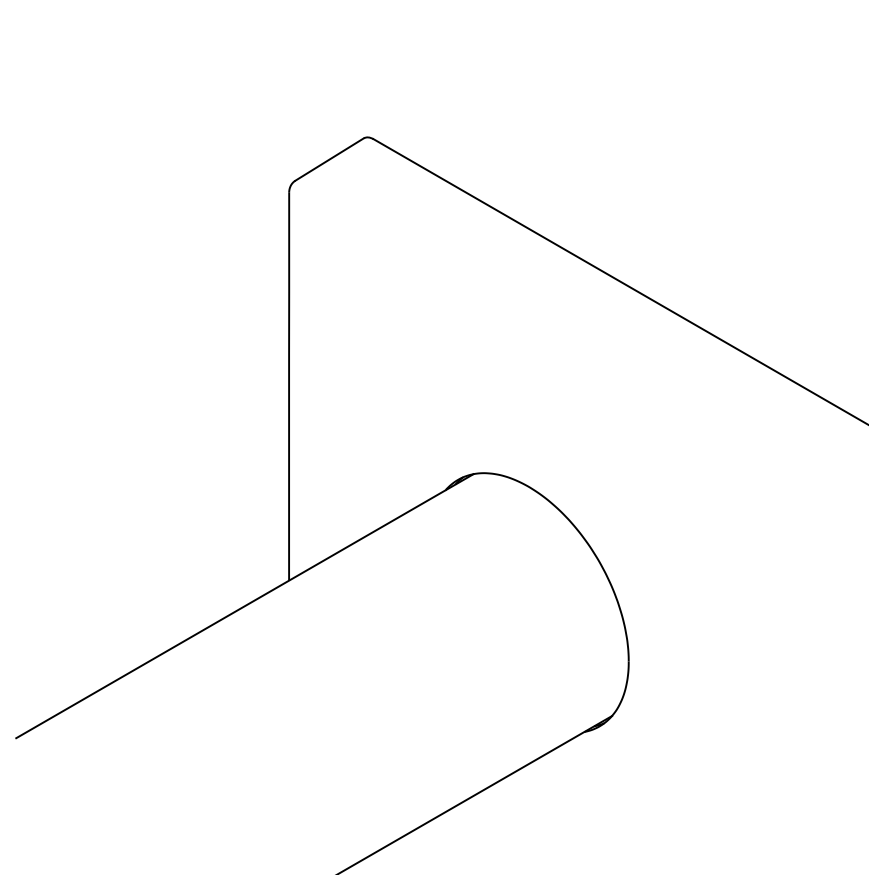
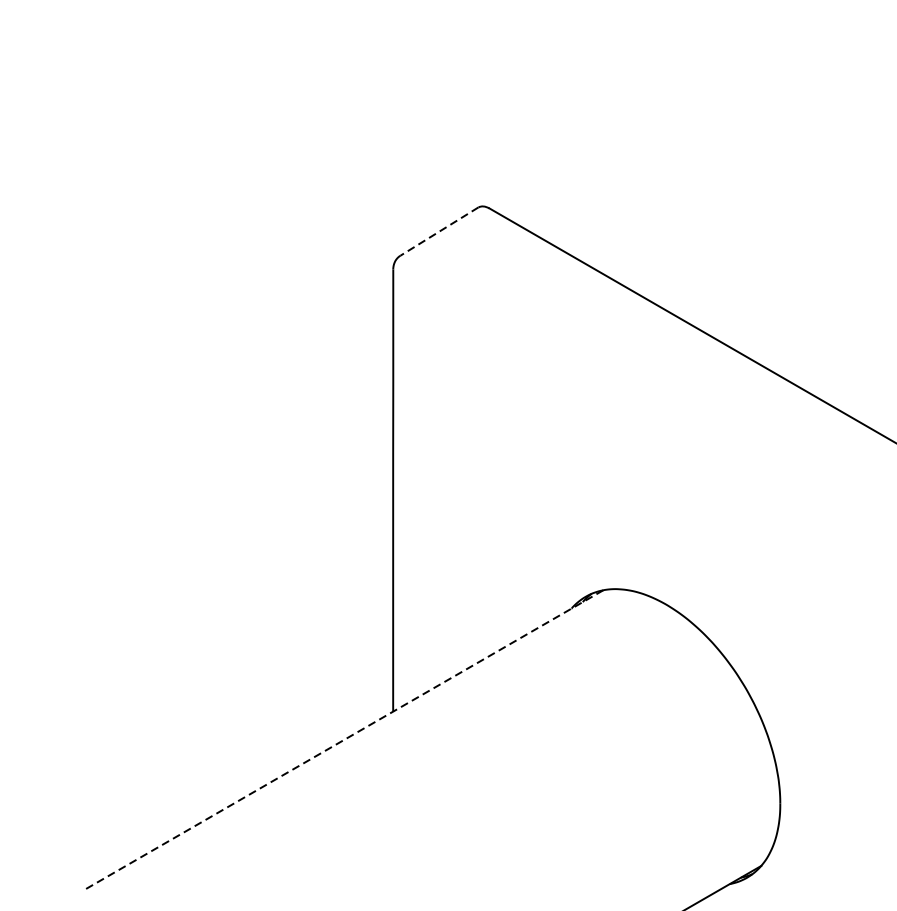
line: (329, 159) -> (439, 231), solid -> dashed
line: (244, 606) -> (342, 741), solid -> dashed

